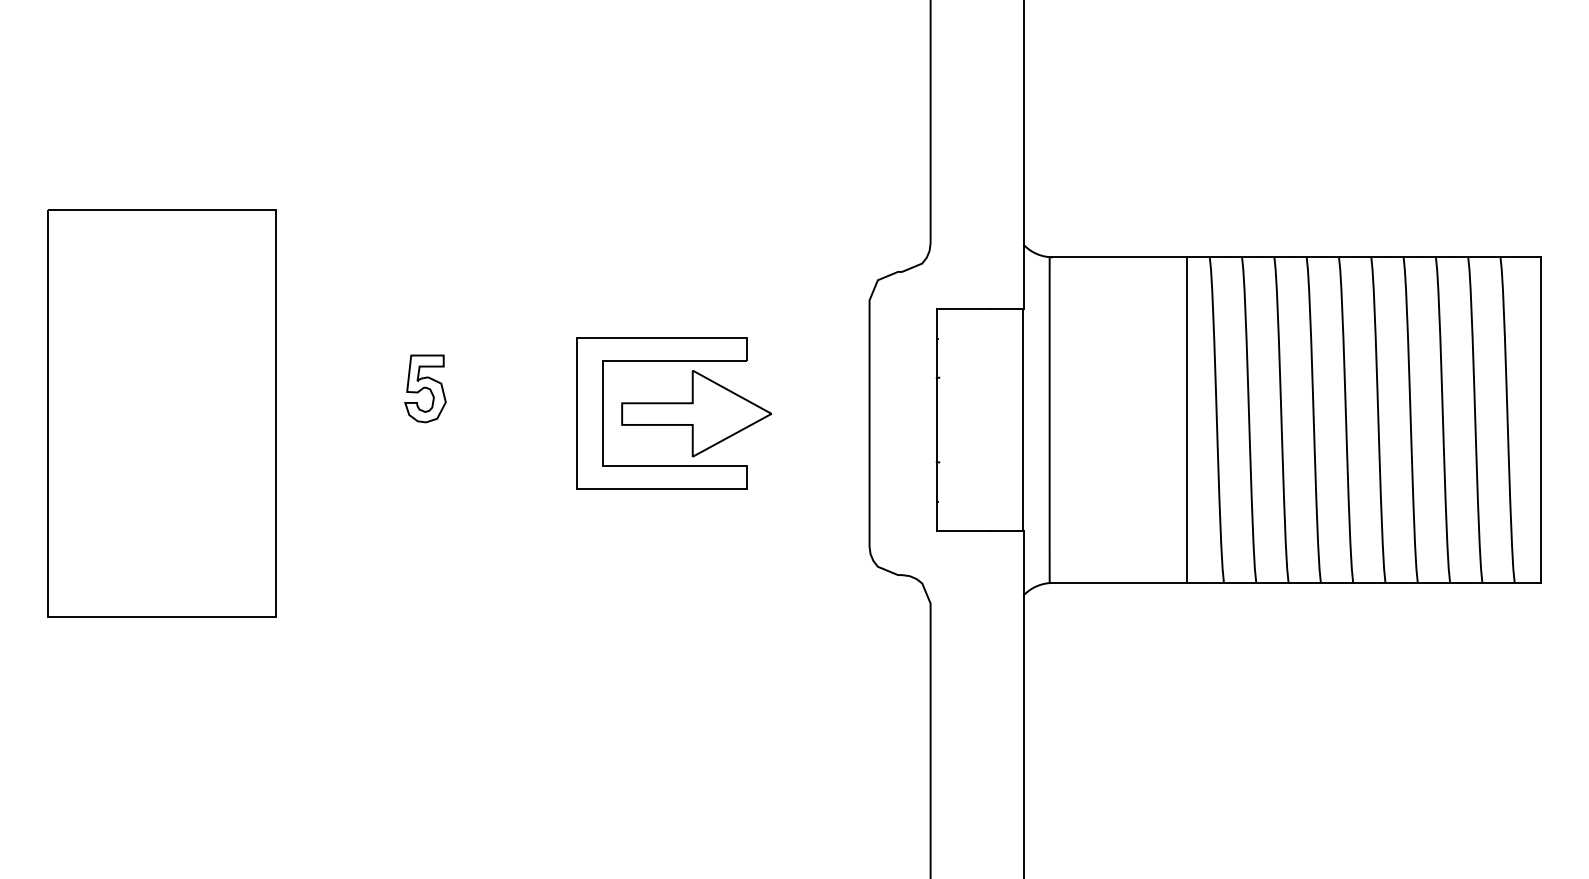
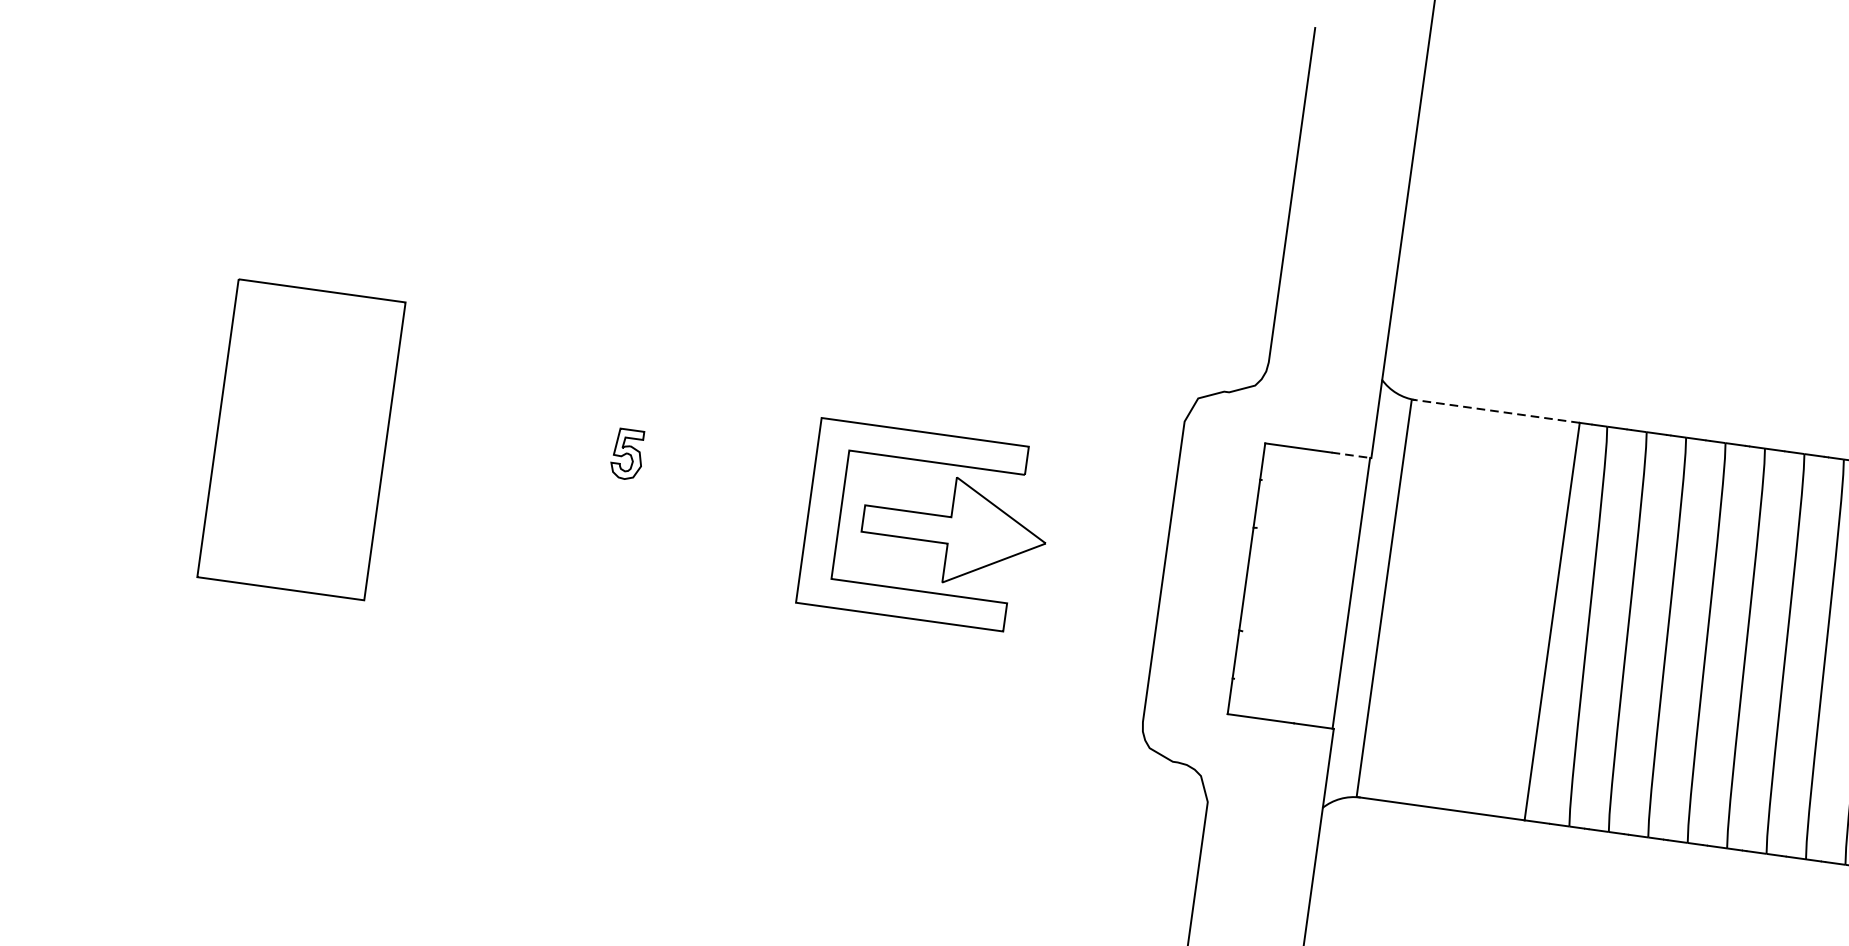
line: (1118, 257) -> (1495, 411), solid -> dashed
line: (1007, 308) -> (1351, 454), solid -> dashed
part: (425, 388) -> (627, 453), size x0.6
part: (161, 413) -> (301, 439), size x0.6

